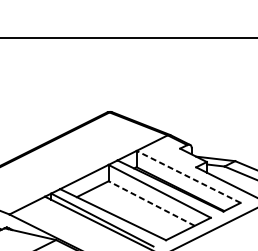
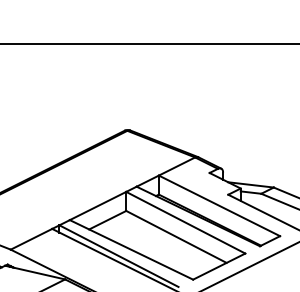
line: (188, 176) -> (219, 205), dashed -> solid
line: (151, 203) -> (176, 236), dashed -> solid

